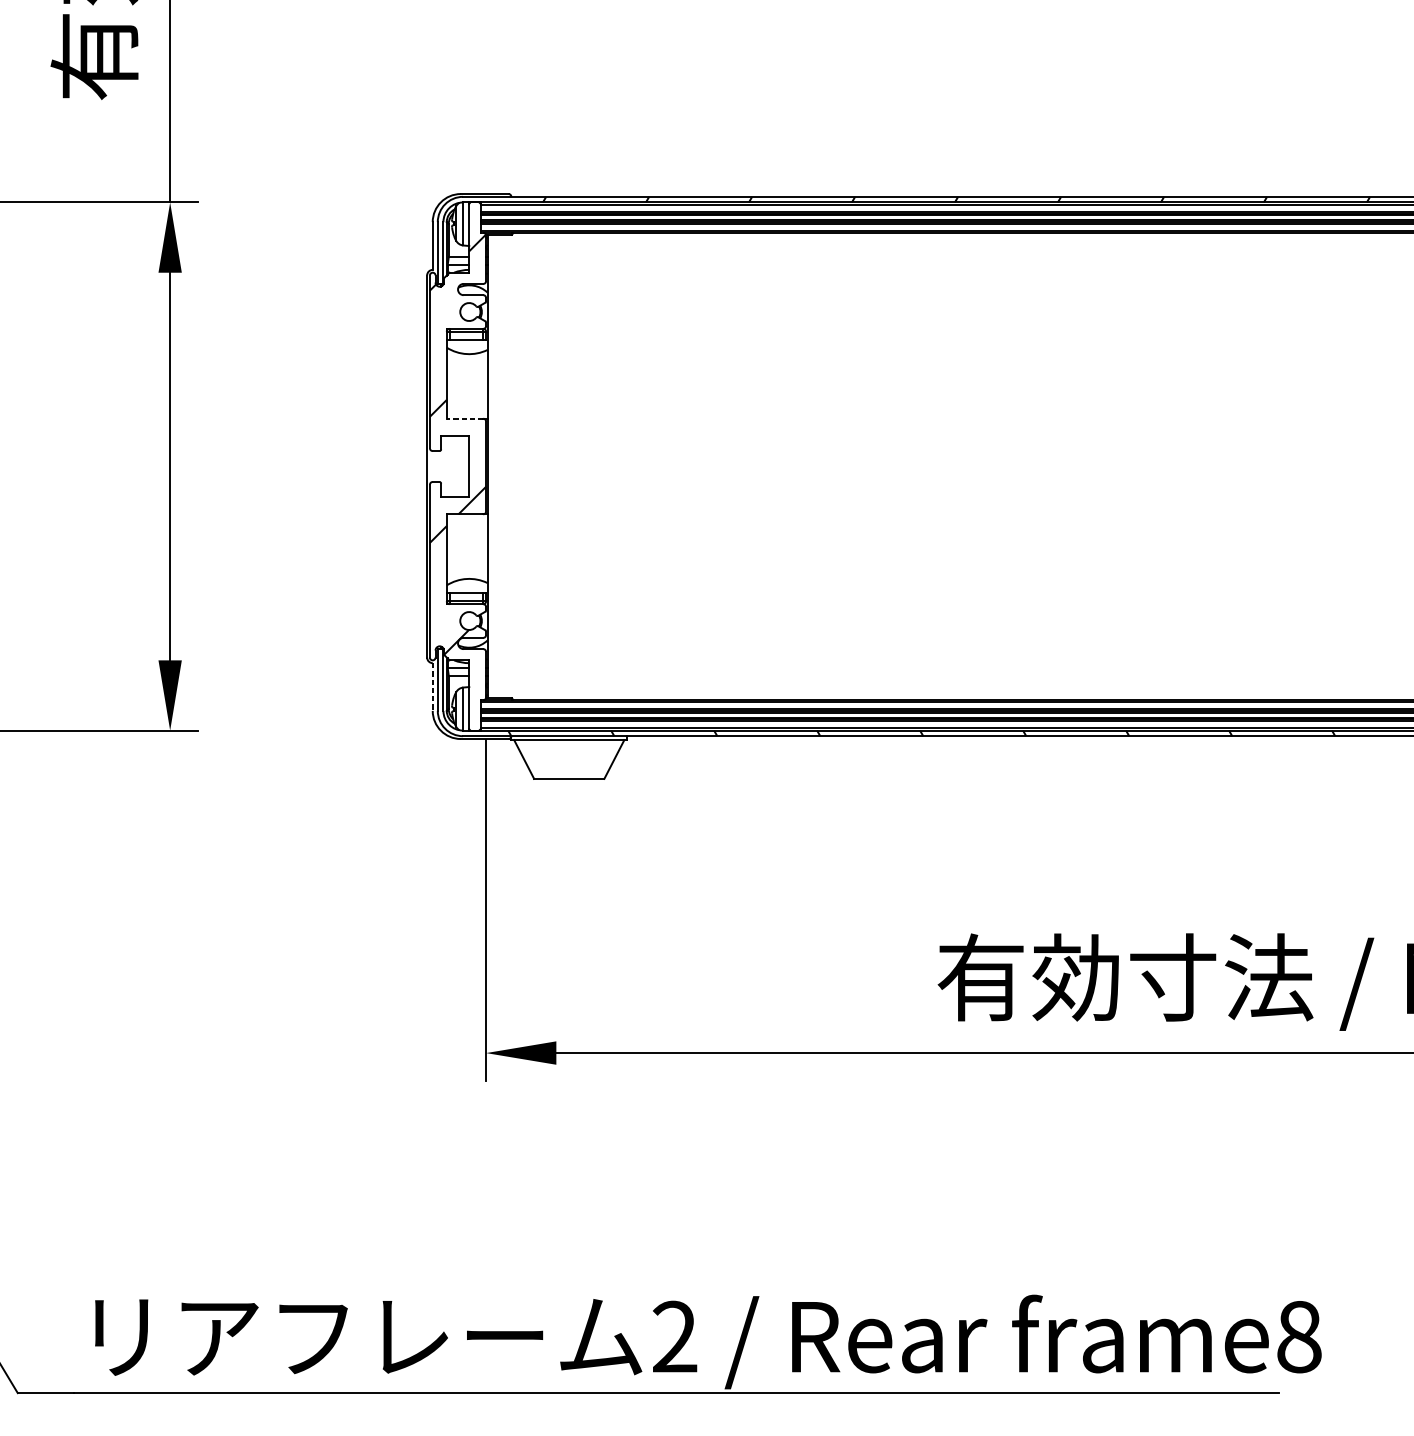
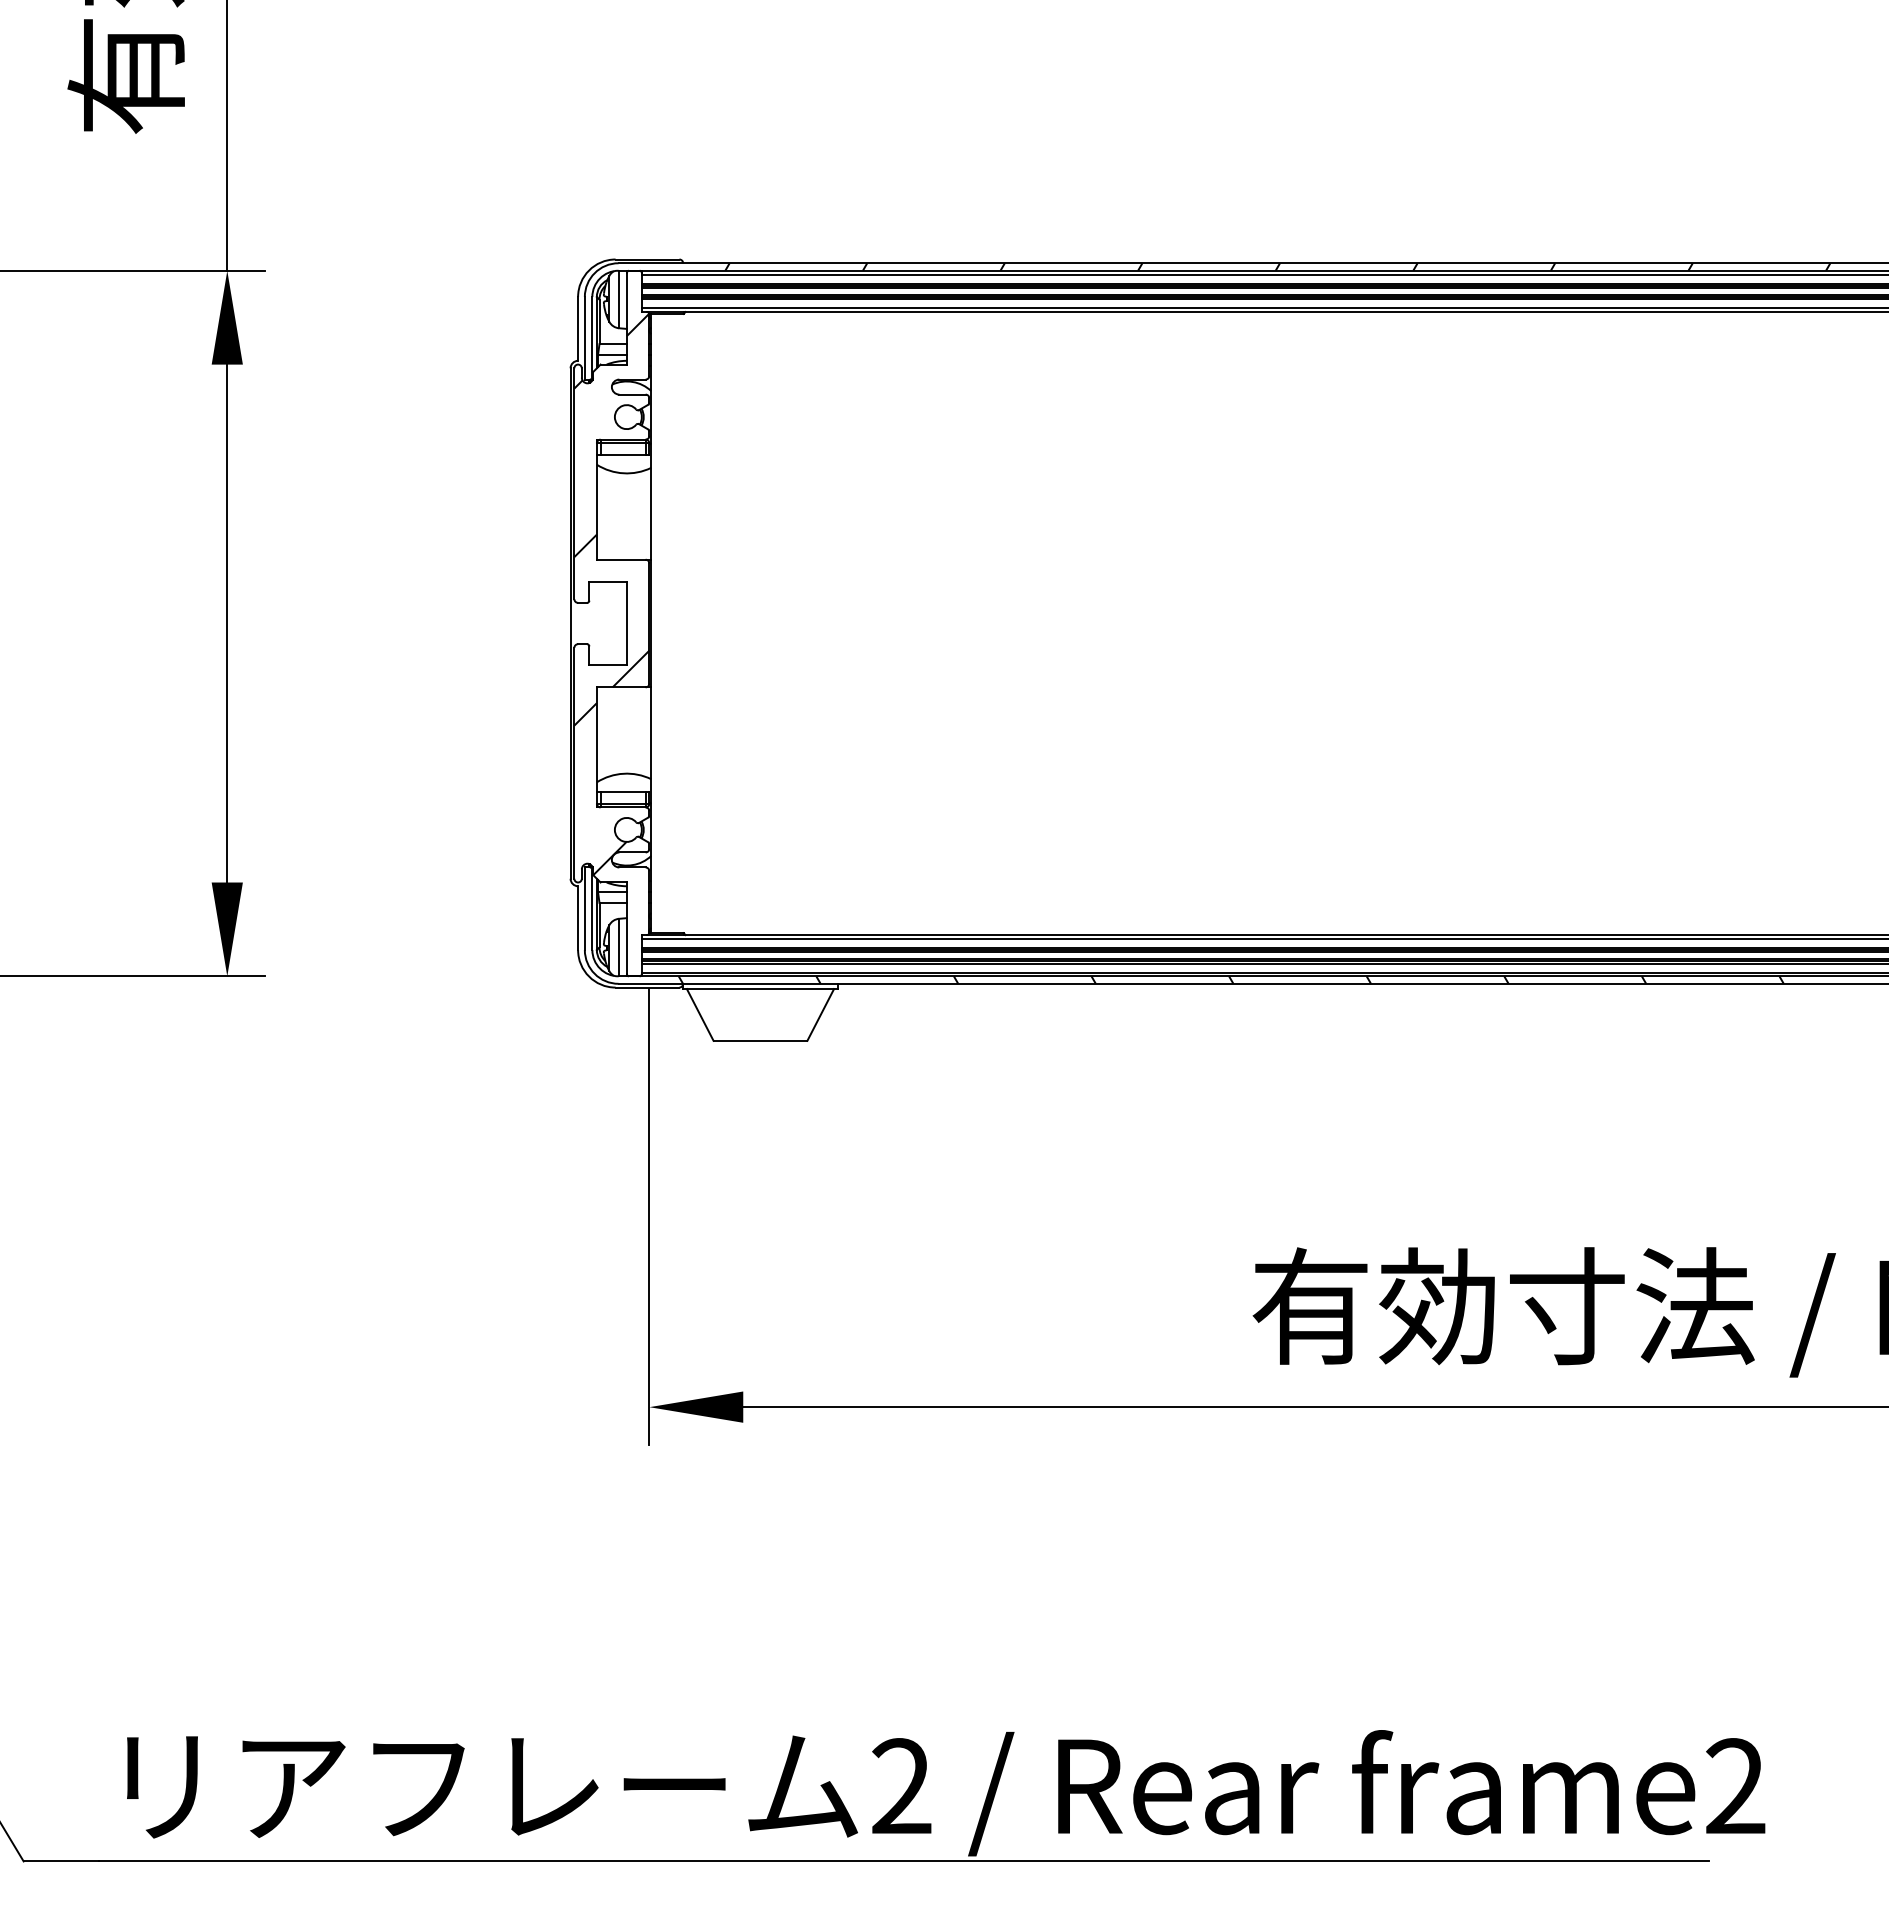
line: (464, 418) -> (620, 559), dashed -> solid
line: (433, 687) -> (578, 918), dashed -> solid
text: (1299, 1337) -> (1735, 1786), frame8 -> frame2

